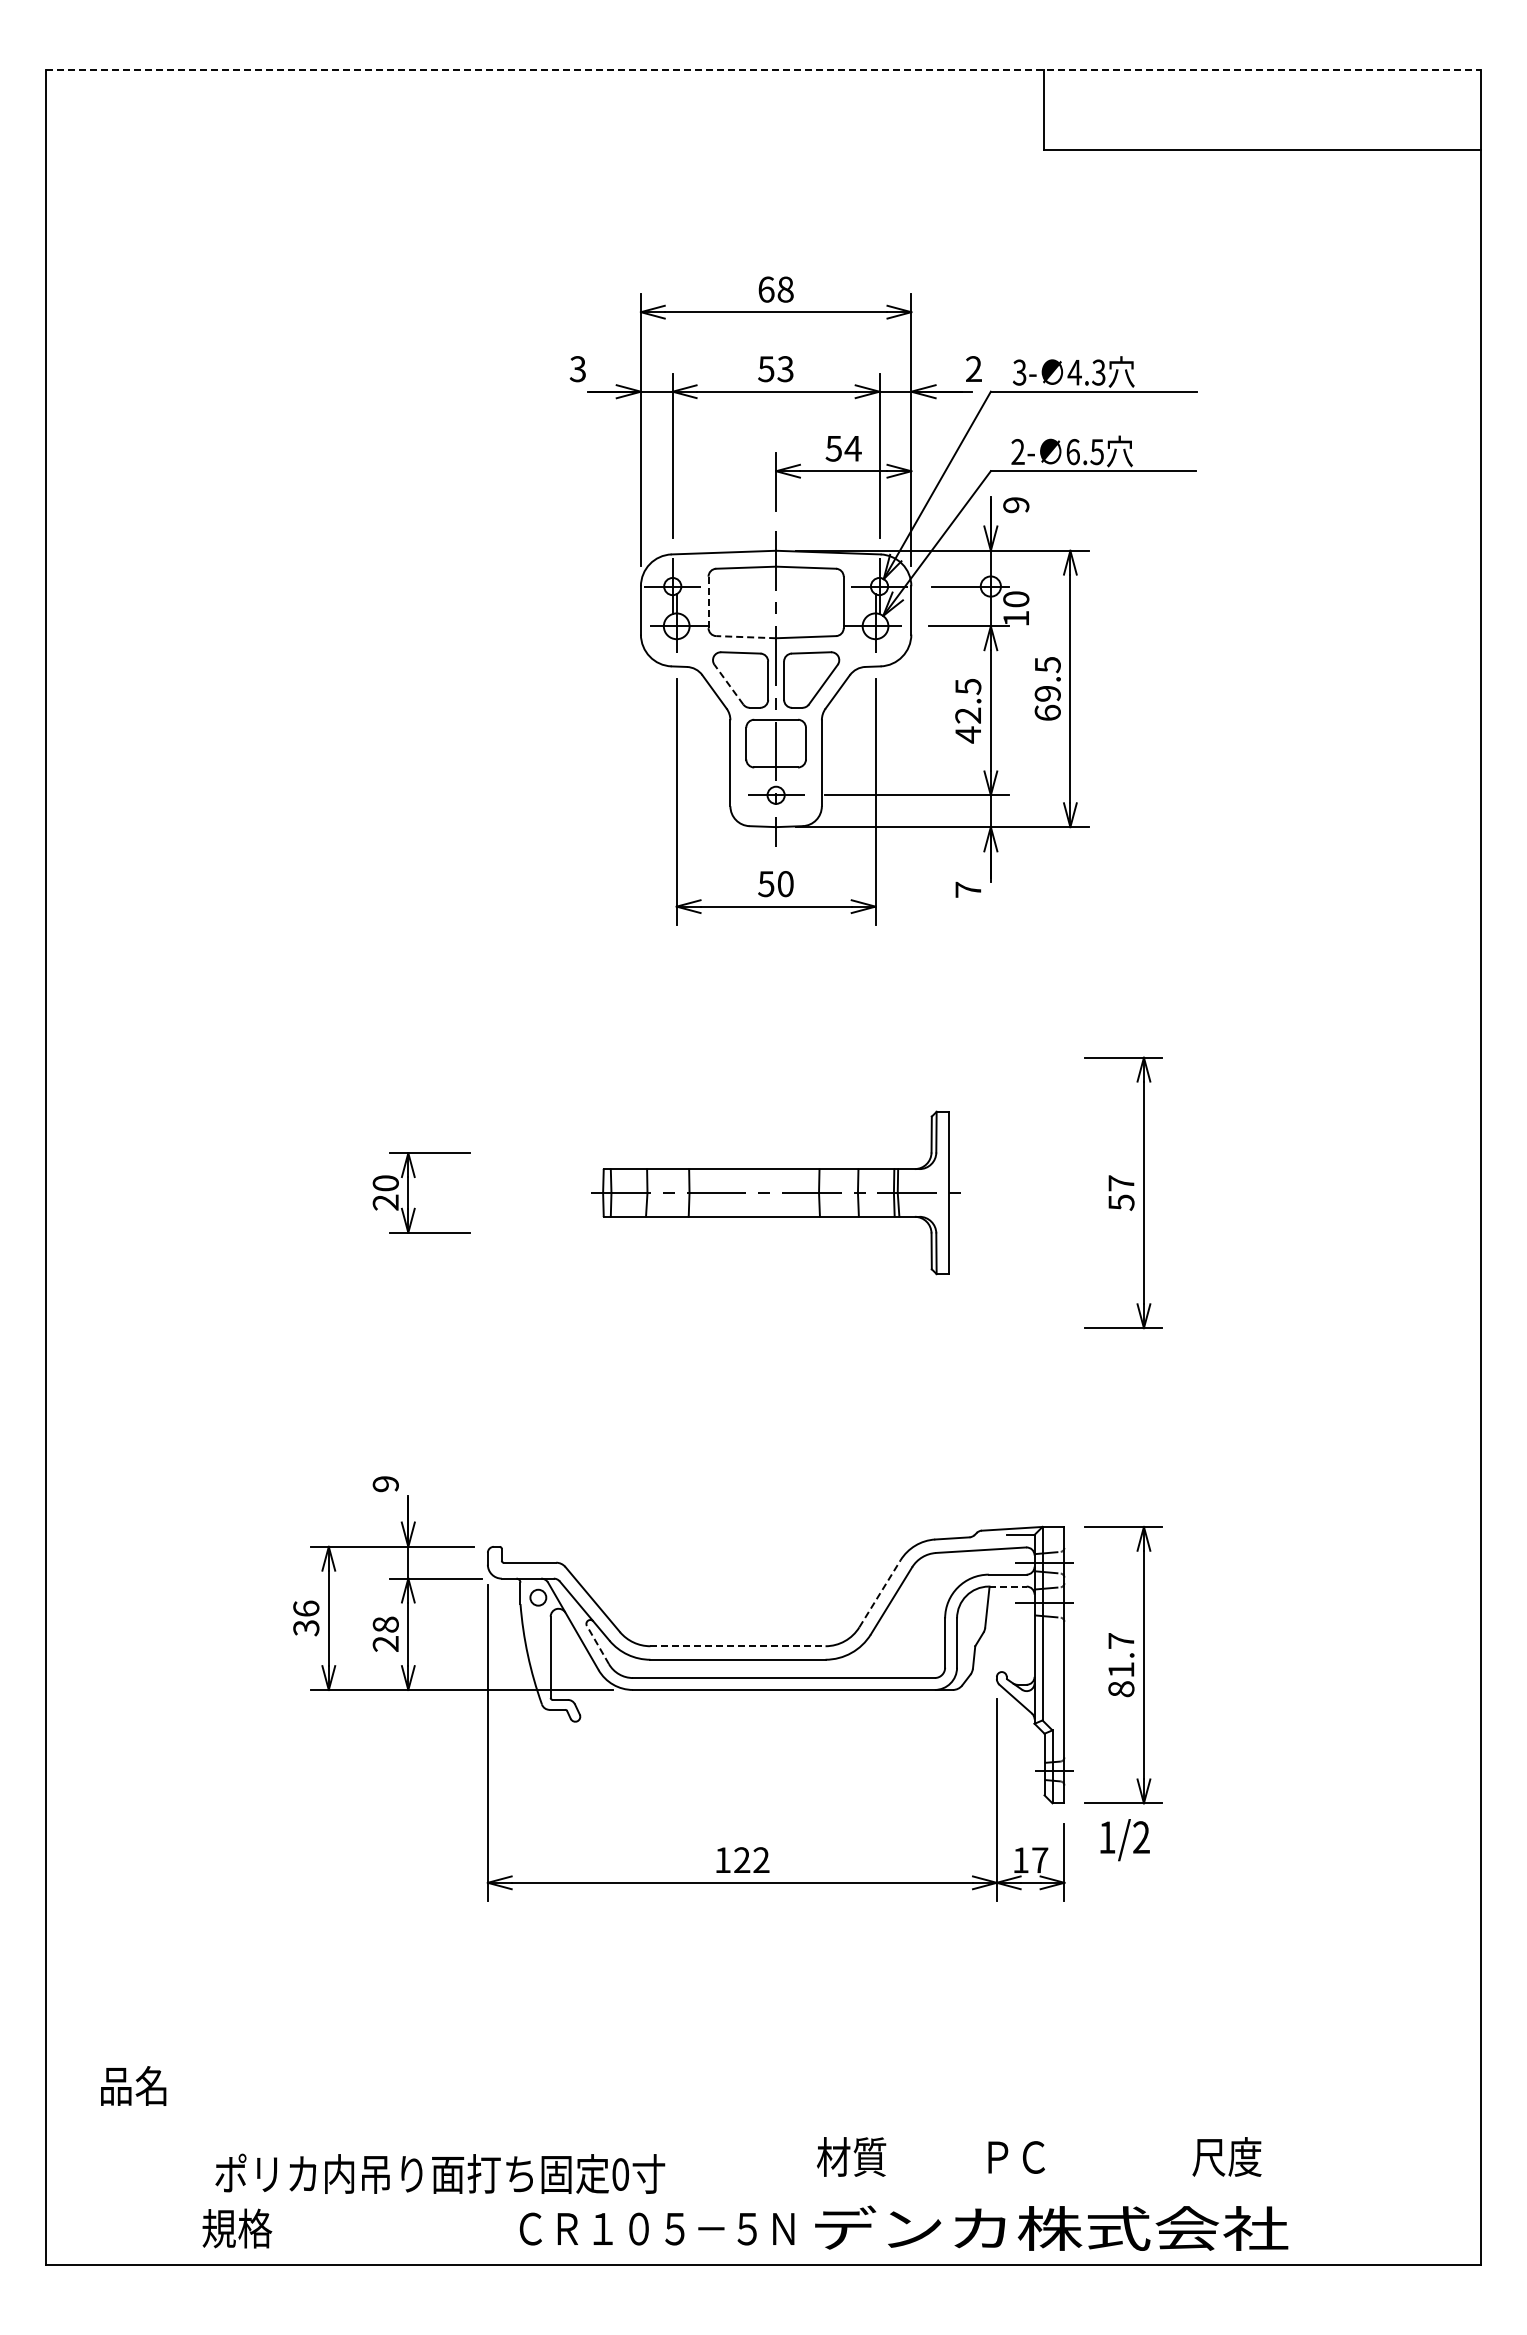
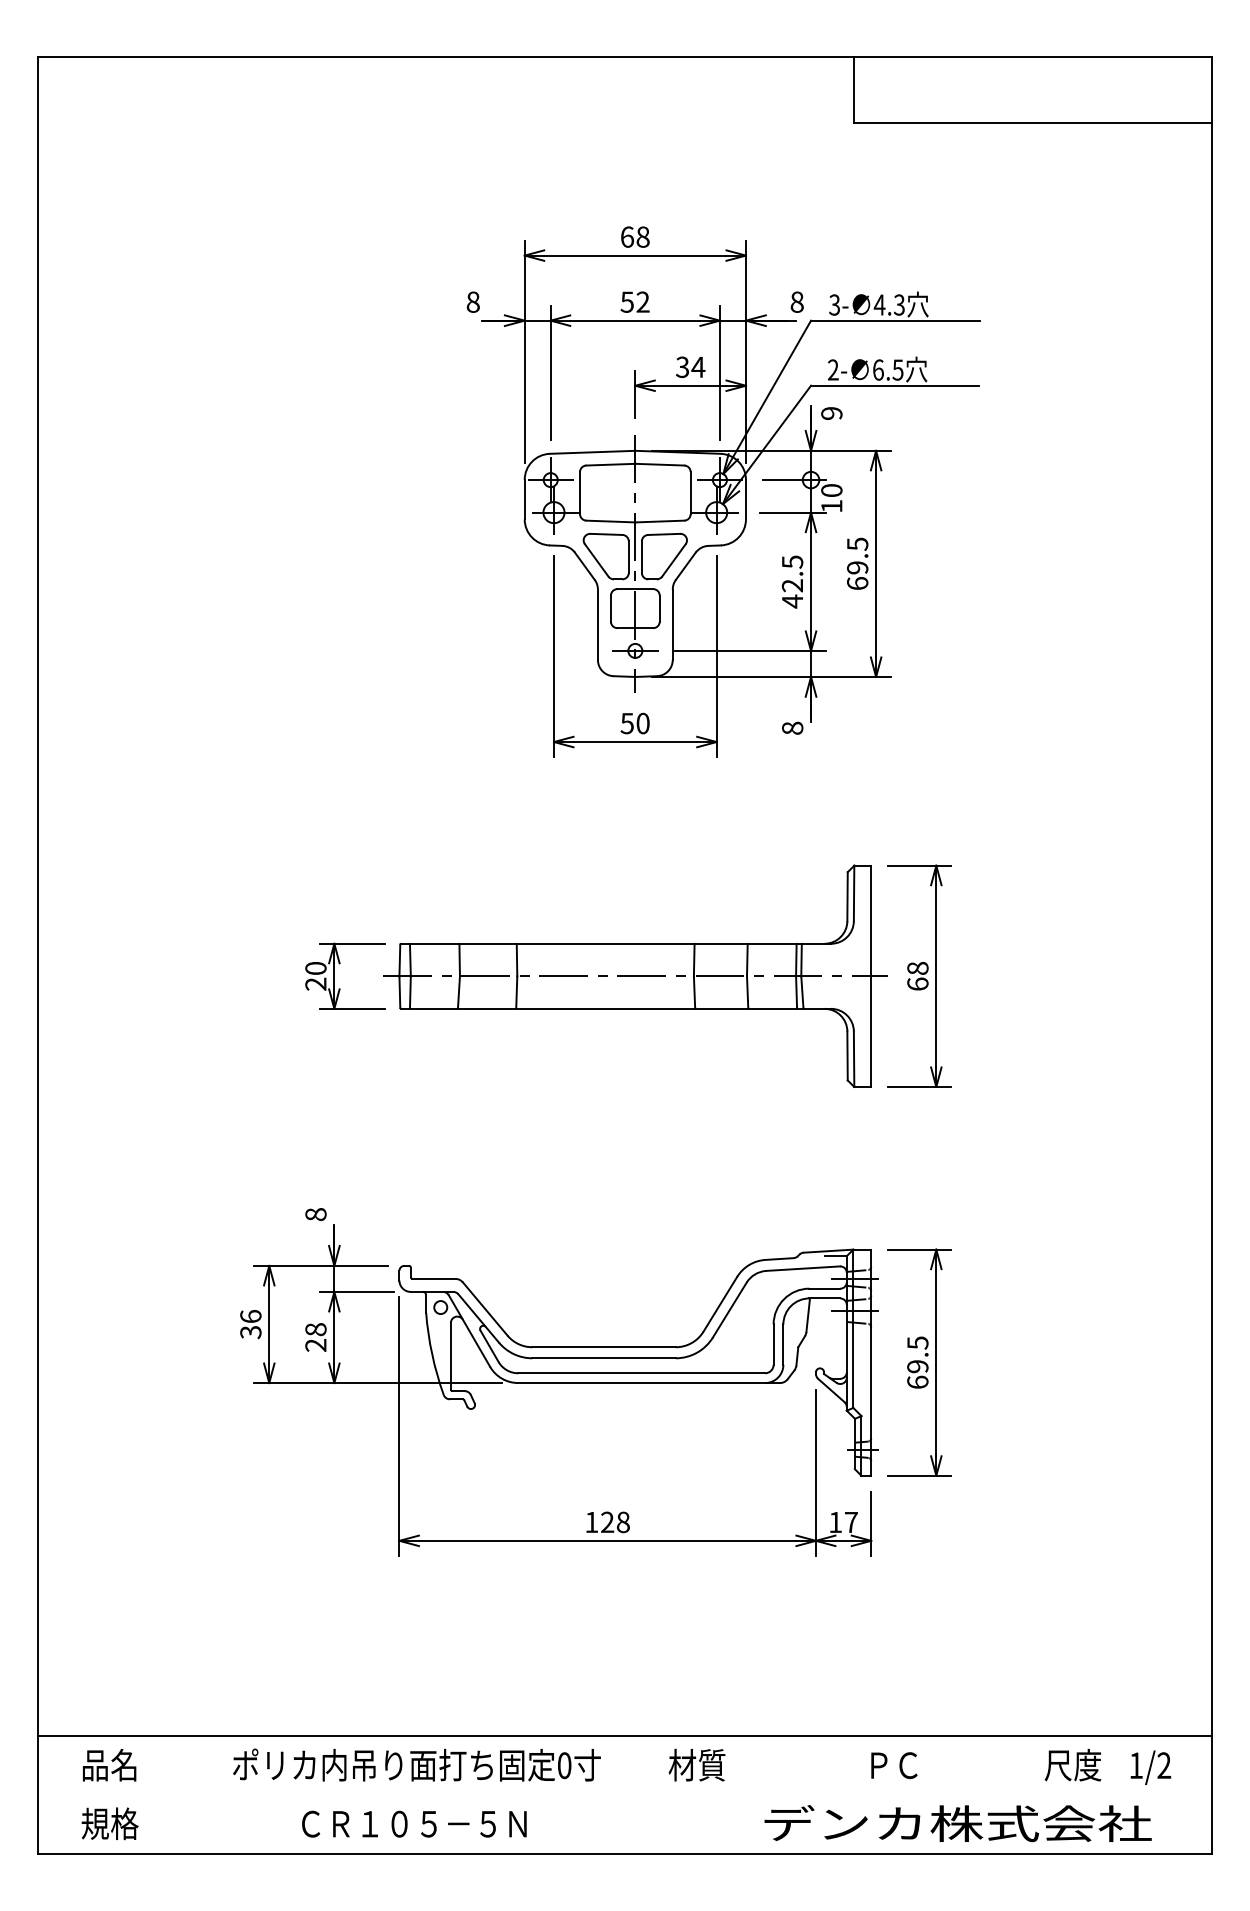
line: (763, 70) -> (625, 57), dashed -> solid
text: (577, 369) -> (472, 302), 3 -> 8
text: (785, 369) -> (643, 302), 53 -> 52
text: (974, 369) -> (797, 302), 2 -> 8
text: (833, 448) -> (682, 367), 54 -> 34
line: (708, 602) -> (579, 493), dashed -> solid
line: (746, 637) -> (611, 521), dashed -> solid
line: (728, 684) -> (596, 560), dashed -> solid
text: (968, 889) -> (792, 728), 7 -> 8
part: (775, 1192) -> (634, 975), size x1.67
text: (1121, 1192) -> (917, 975), 57 -> 68
text: (385, 1484) -> (315, 1214), 9 -> 8
line: (1007, 1586) -> (824, 1298), dashed -> solid
line: (880, 1593) -> (720, 1304), dashed -> solid
line: (597, 1644) -> (489, 1345), dashed -> solid
line: (737, 1646) -> (603, 1347), dashed -> solid
text: (1121, 1665) -> (917, 1363), 81.7 -> 69.5
text: (1124, 1840) -> (1150, 1768), moved
text: (761, 1860) -> (623, 1522), 122 -> 128
text: (133, 2085) -> (109, 1764), moved
line: (763, 2121) -> (625, 1736), added
text: (1226, 2156) -> (1072, 1764), moved
text: (1016, 2157) -> (894, 1765), moved
text: (440, 2173) -> (417, 1764), moved
text: (1051, 2227) -> (958, 1822), moved
text: (237, 2228) -> (110, 1823), moved
text: (657, 2228) -> (414, 1823), moved

